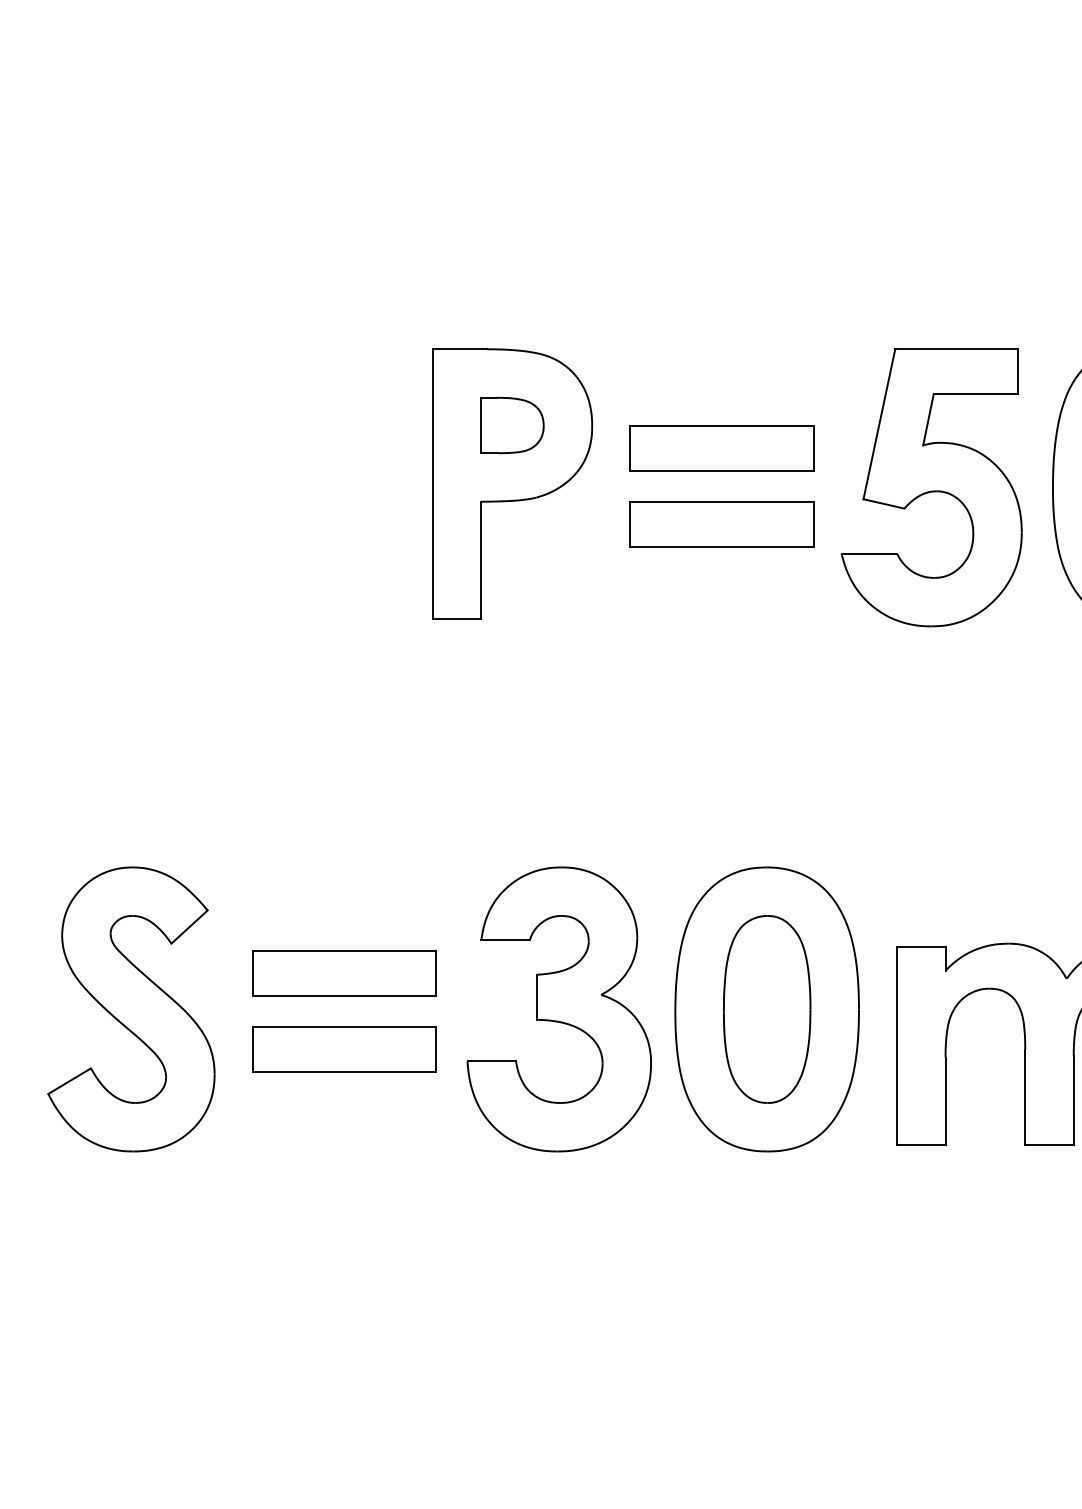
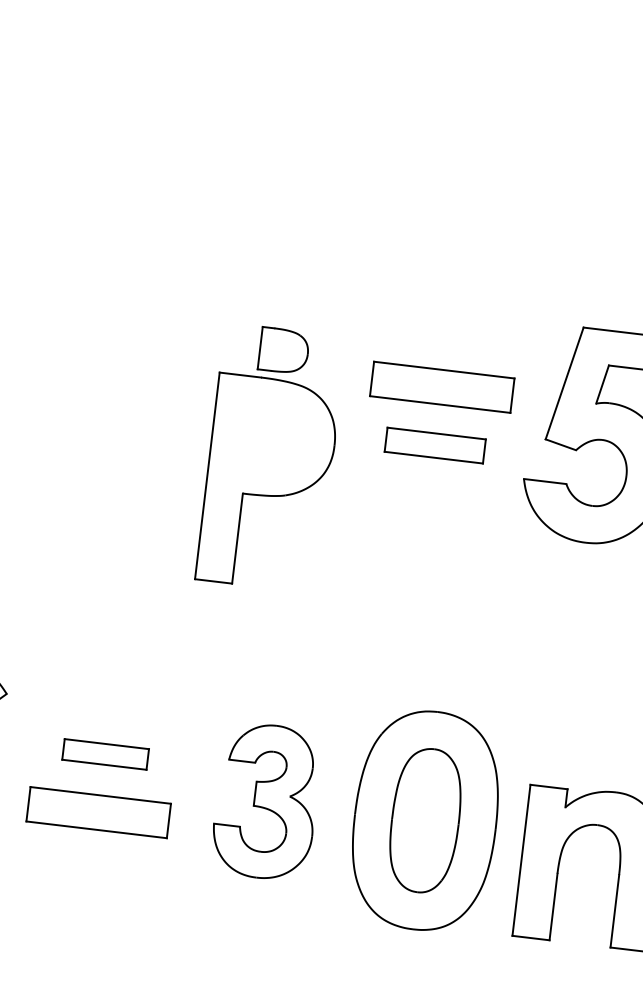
part: (512, 483) -> (268, 482), moved
part: (721, 524) -> (434, 445), size x0.7
part: (344, 973) -> (105, 754), size x0.6
part: (558, 1009) -> (265, 801), size x0.7

